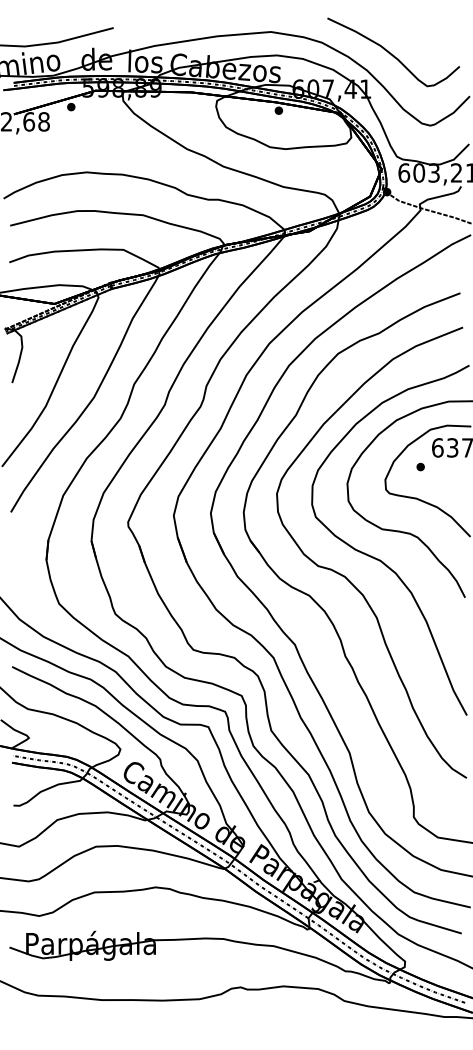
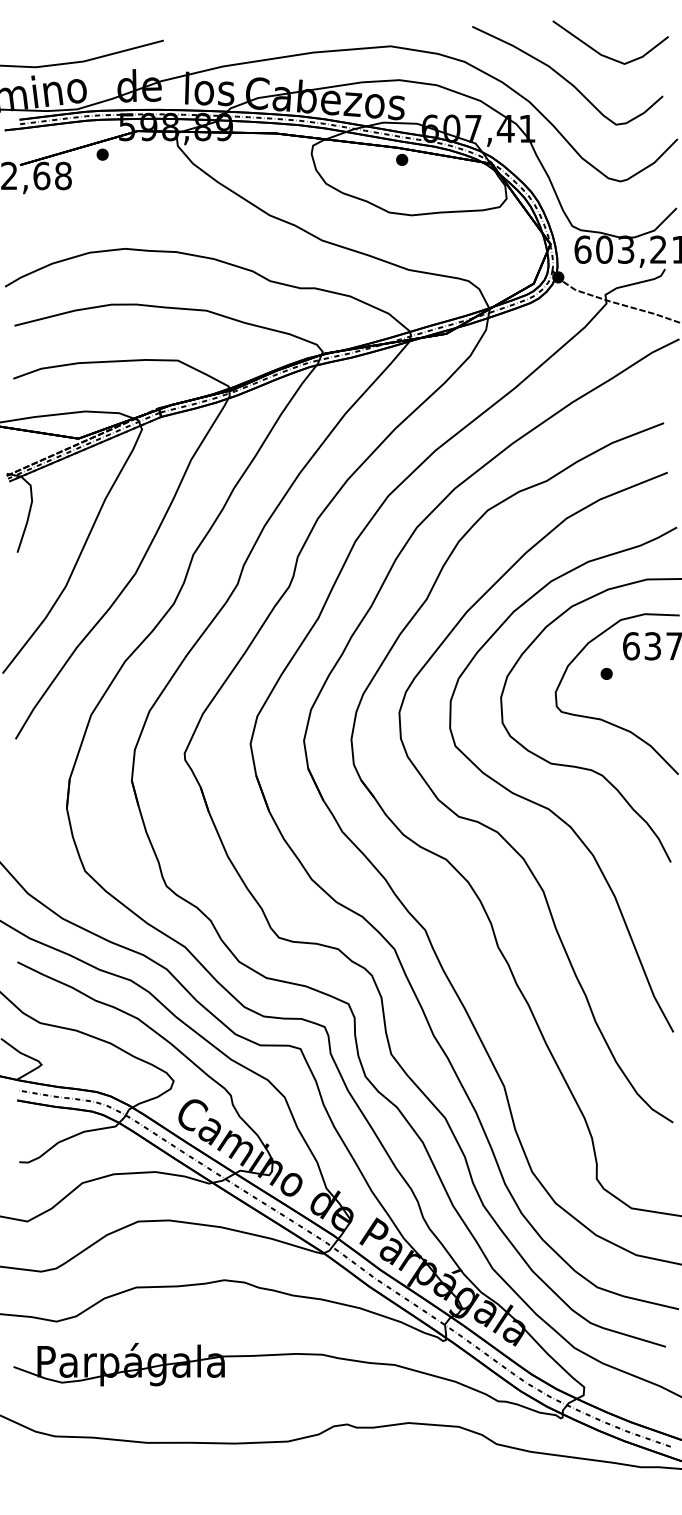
line: (421, 38) -> (607, 55), added

